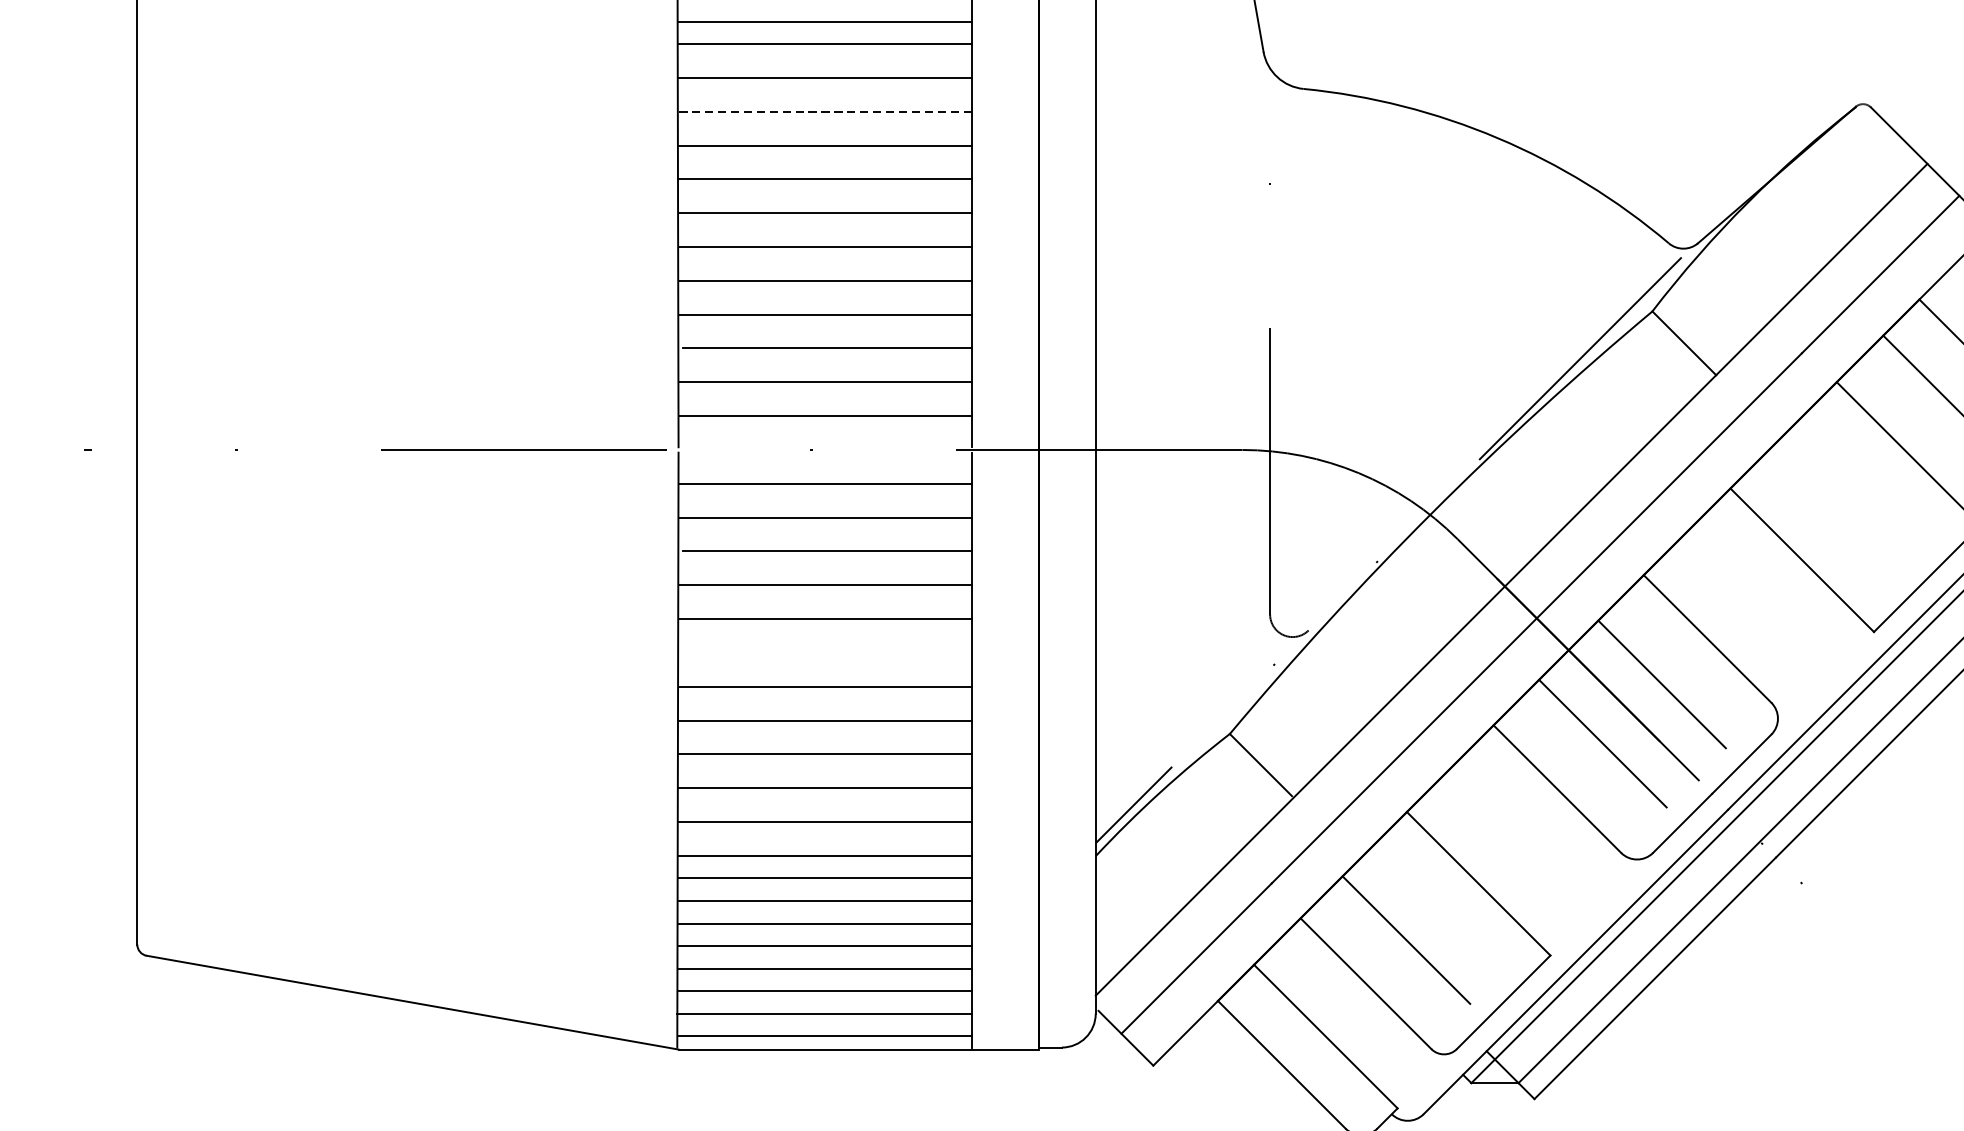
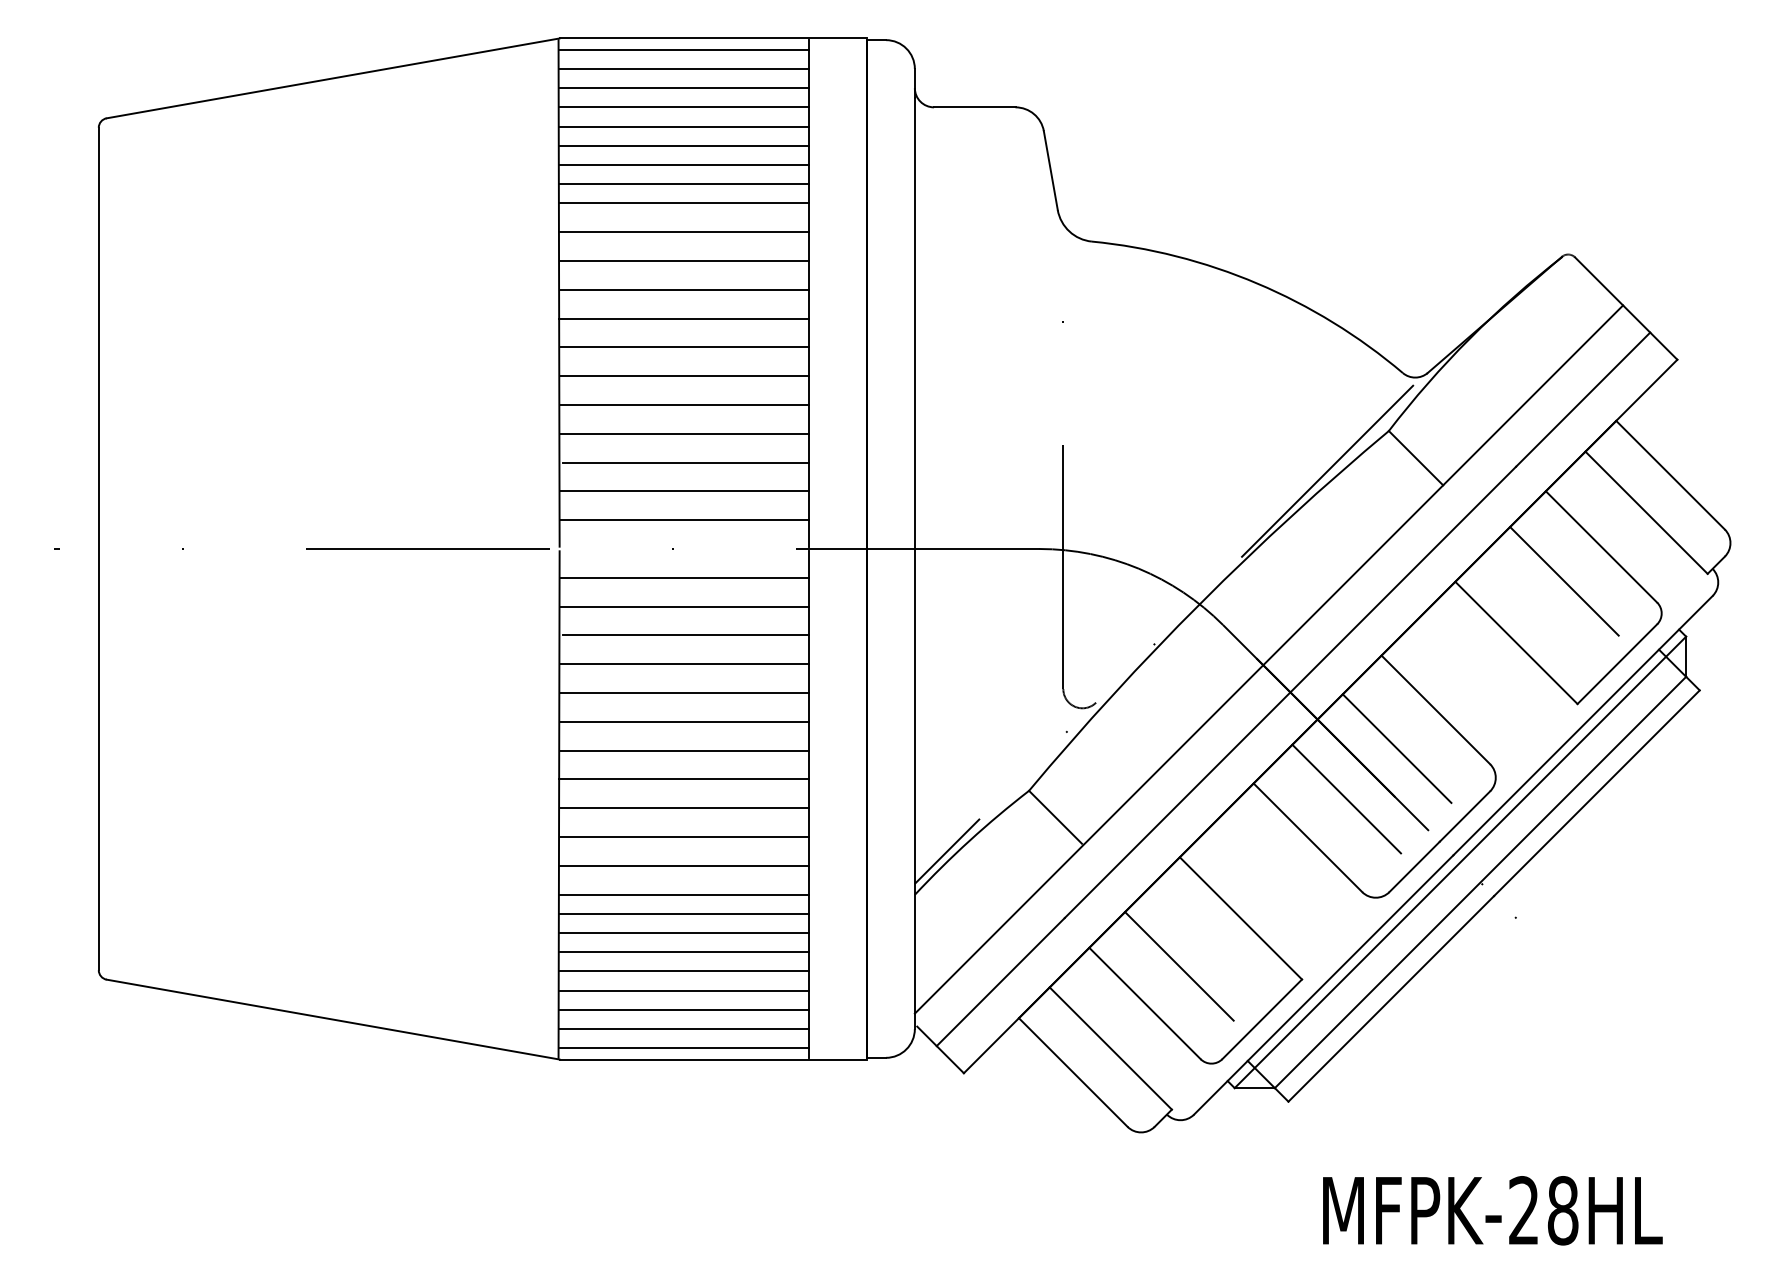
line: (825, 111) -> (684, 260), dashed -> solid
line: (1858, 488) -> (1564, 581), added
line: (825, 652) -> (684, 721), added

